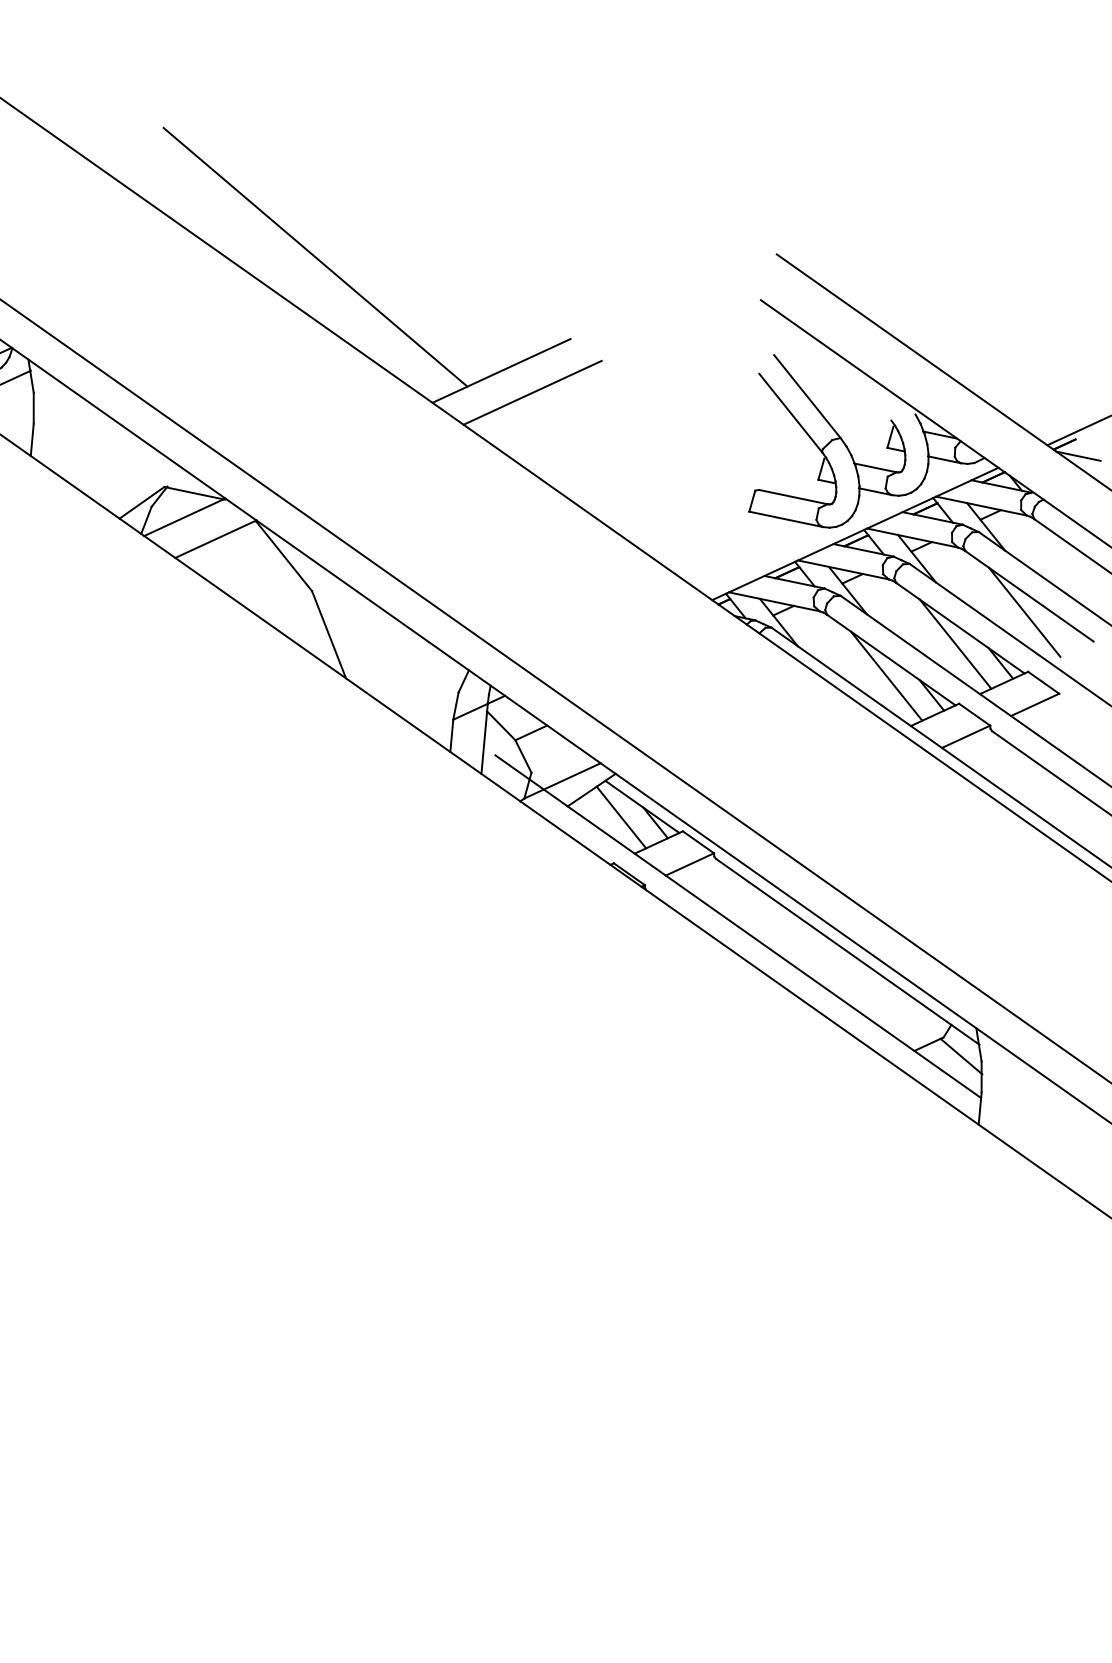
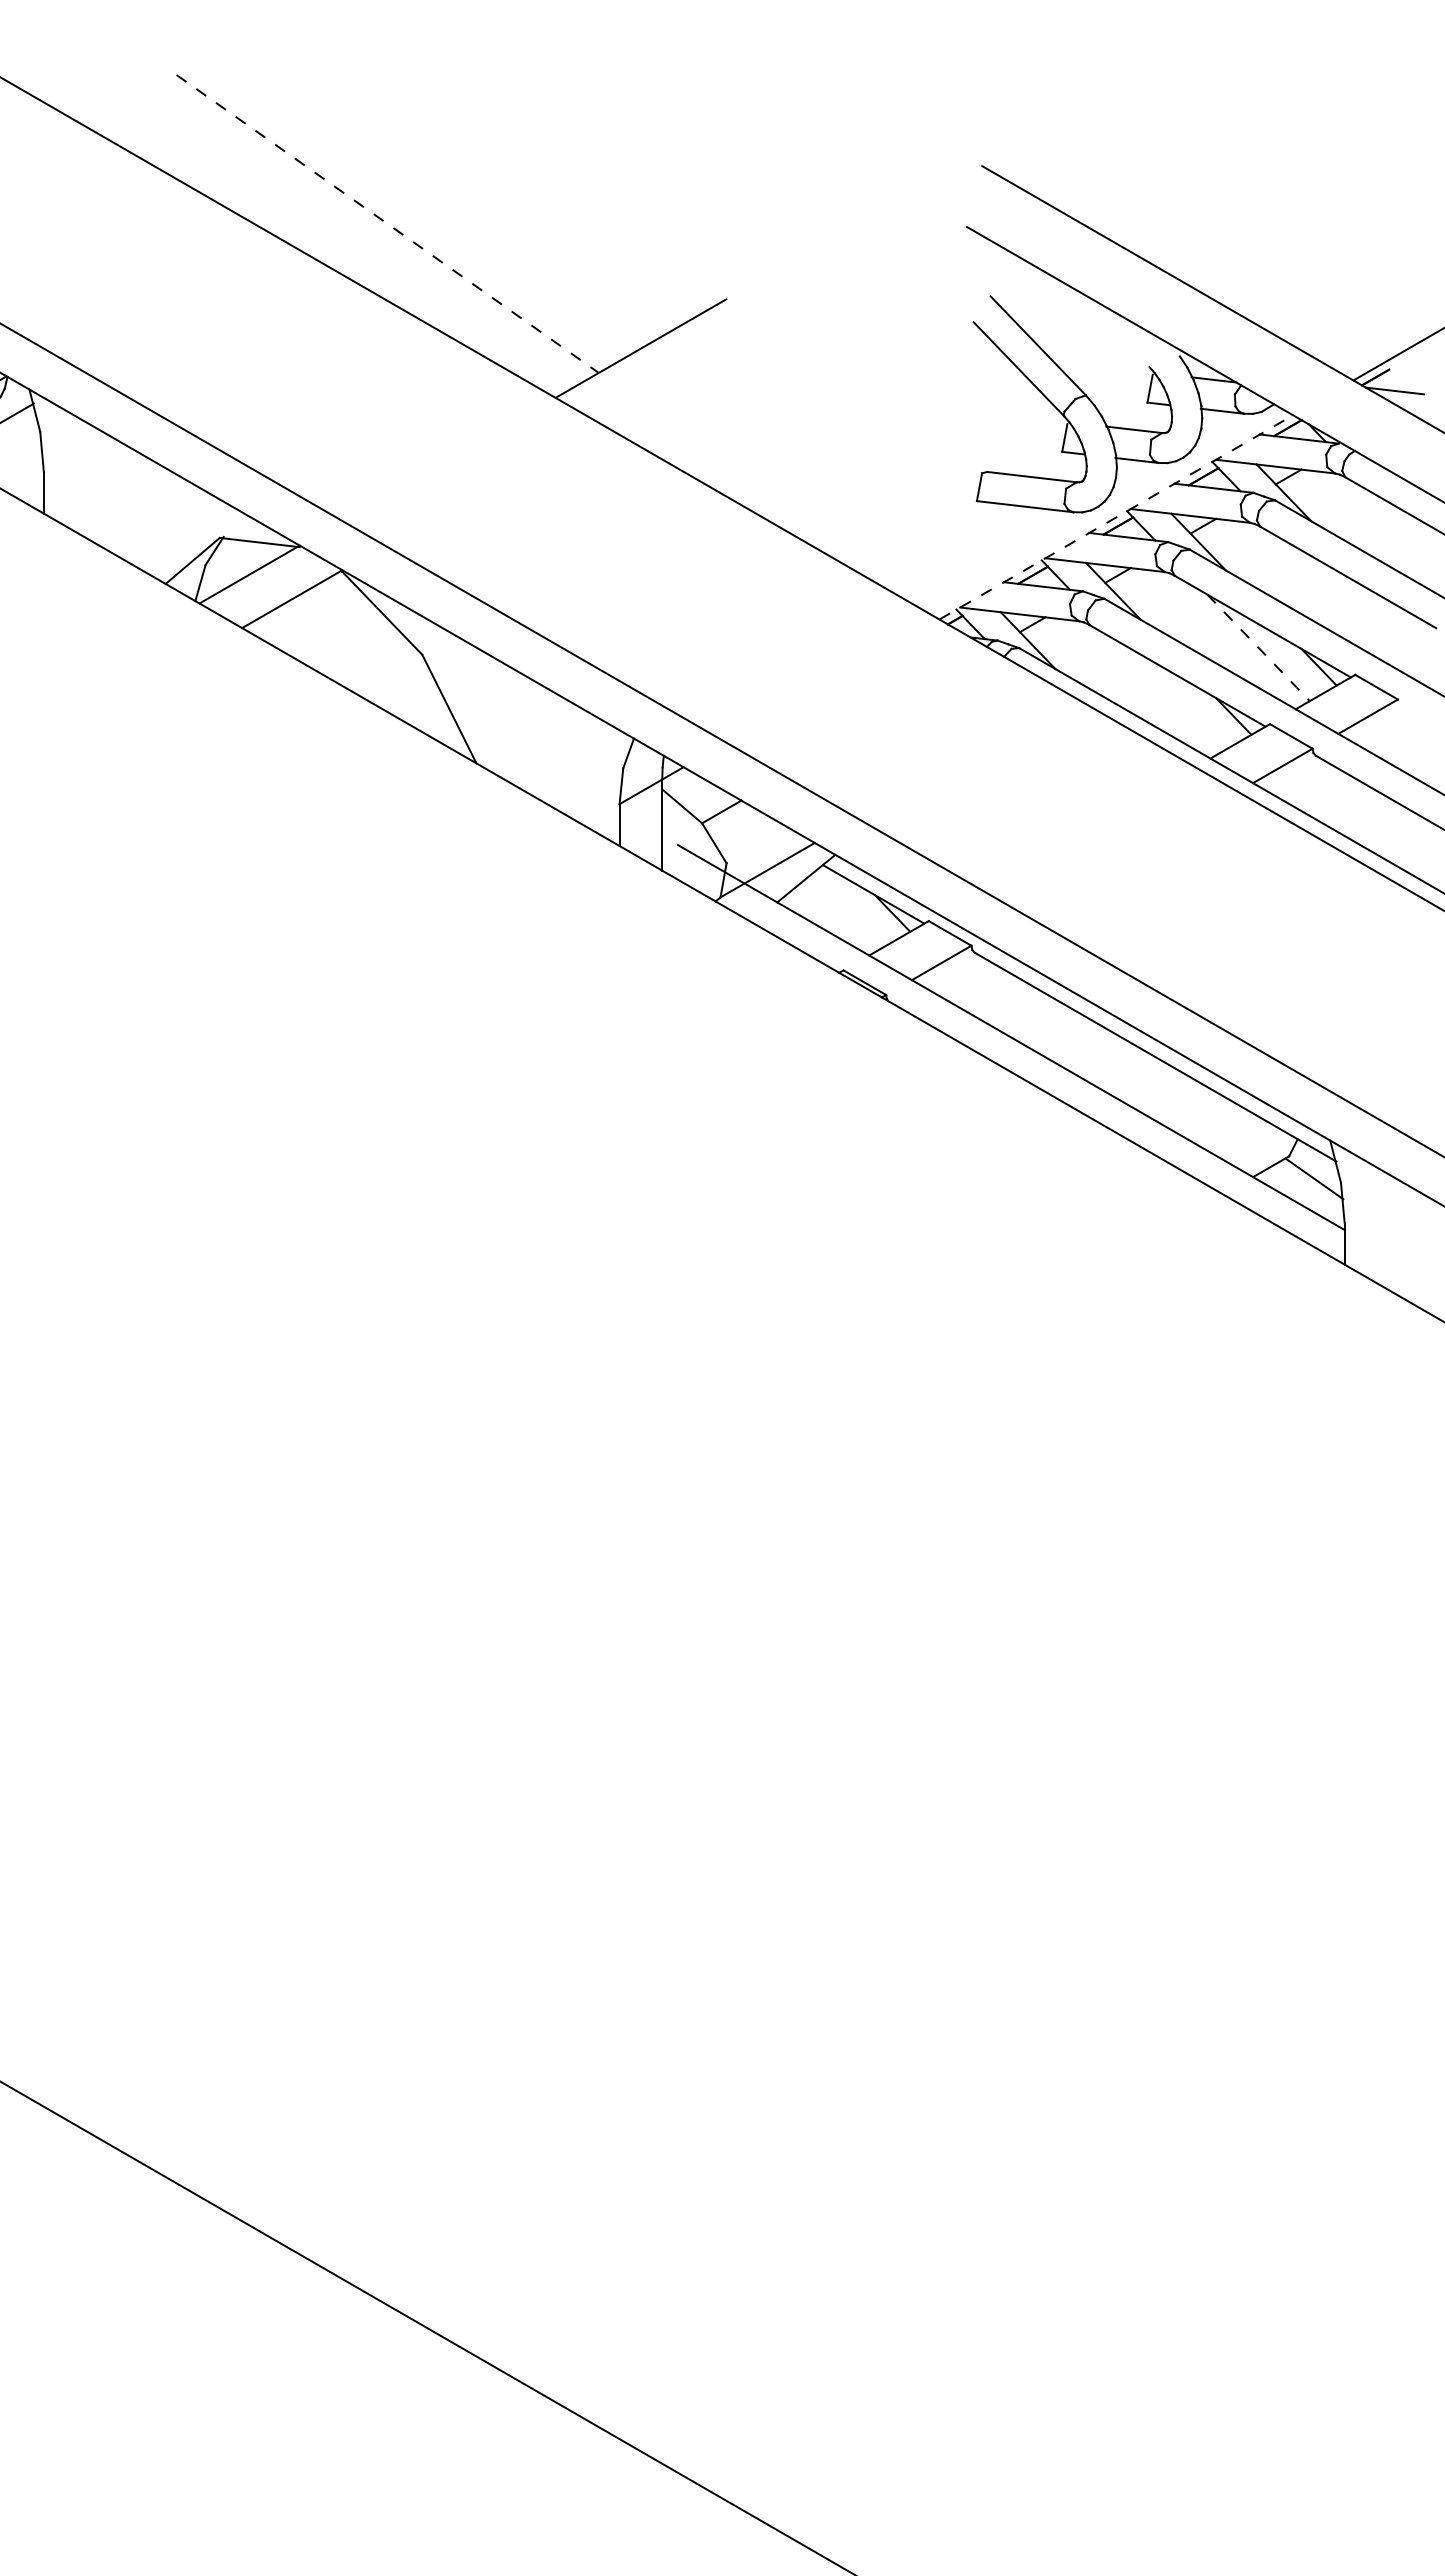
line: (316, 257) -> (388, 224), solid -> dashed
line: (532, 393) -> (683, 373), removed
line: (855, 534) -> (1116, 517), solid -> dashed
line: (1024, 612) -> (1343, 598), removed
line: (955, 643) -> (1258, 647), solid -> dashed
line: (886, 675) -> (1173, 696), removed
line: (621, 817) -> (847, 910), removed

